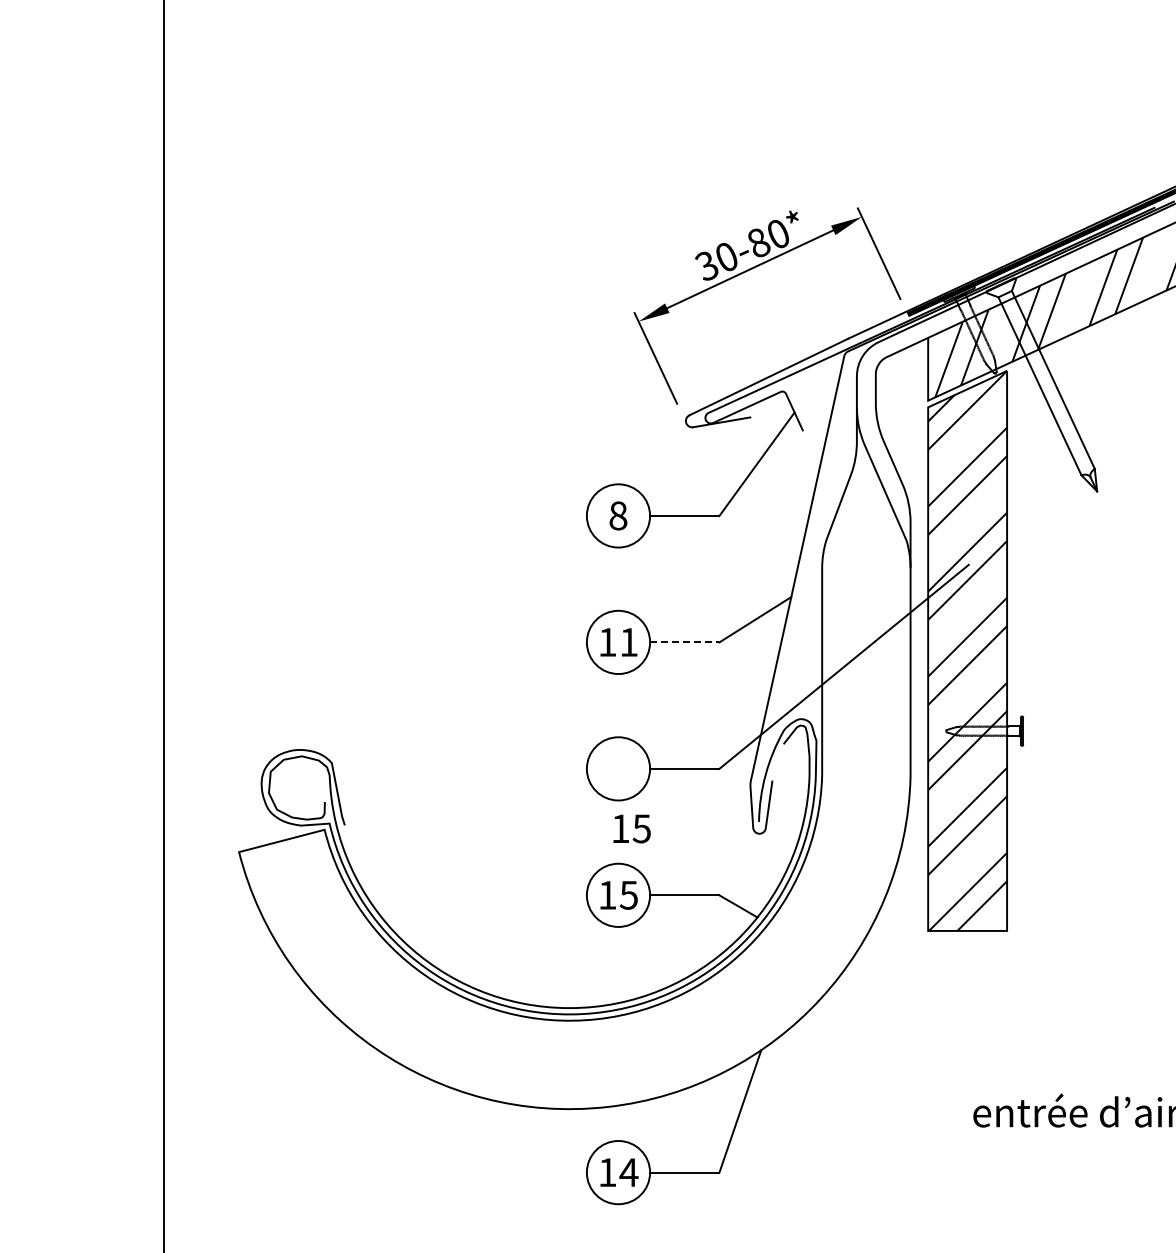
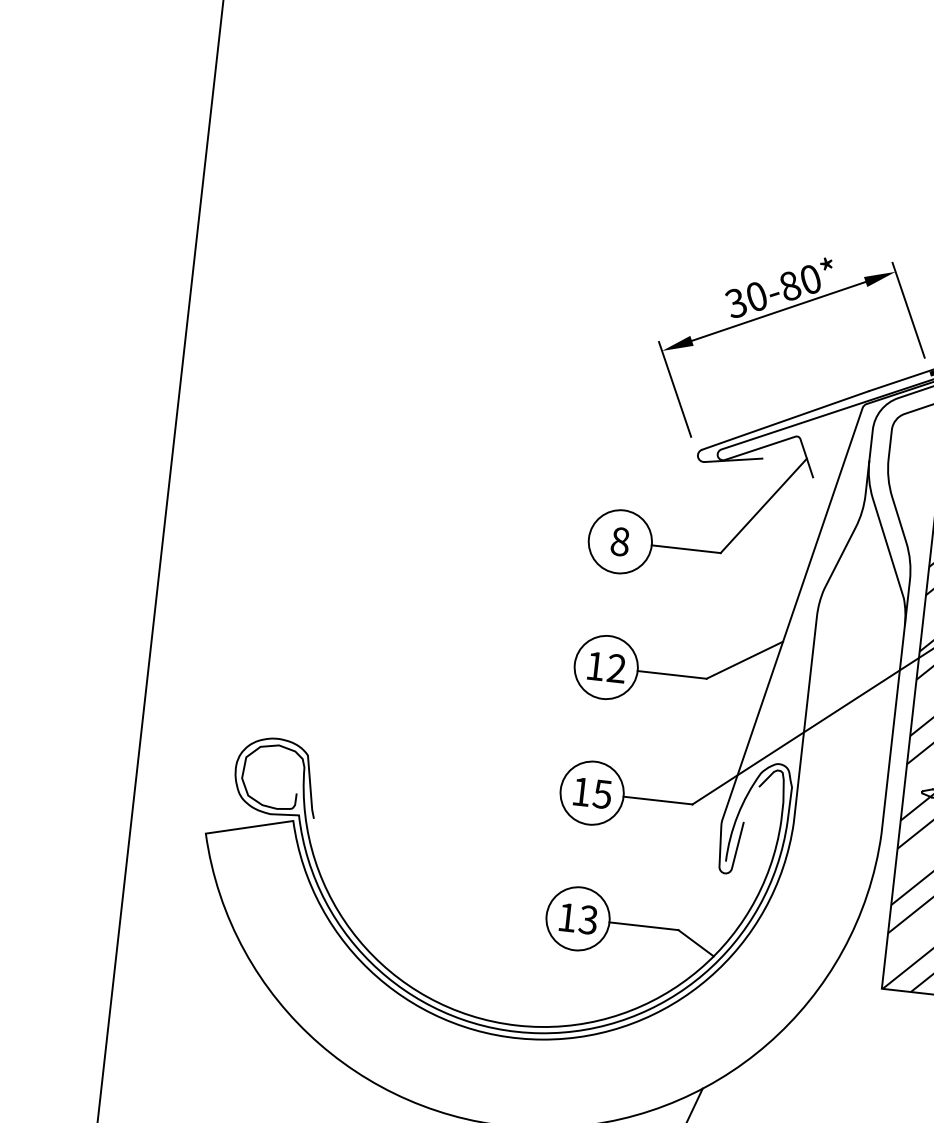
text: (628, 641) -> (616, 667), 11 -> 12
line: (684, 642) -> (671, 674), dashed -> solid
text: (631, 828) -> (592, 792), moved
text: (629, 894) -> (589, 919), 15 -> 13

